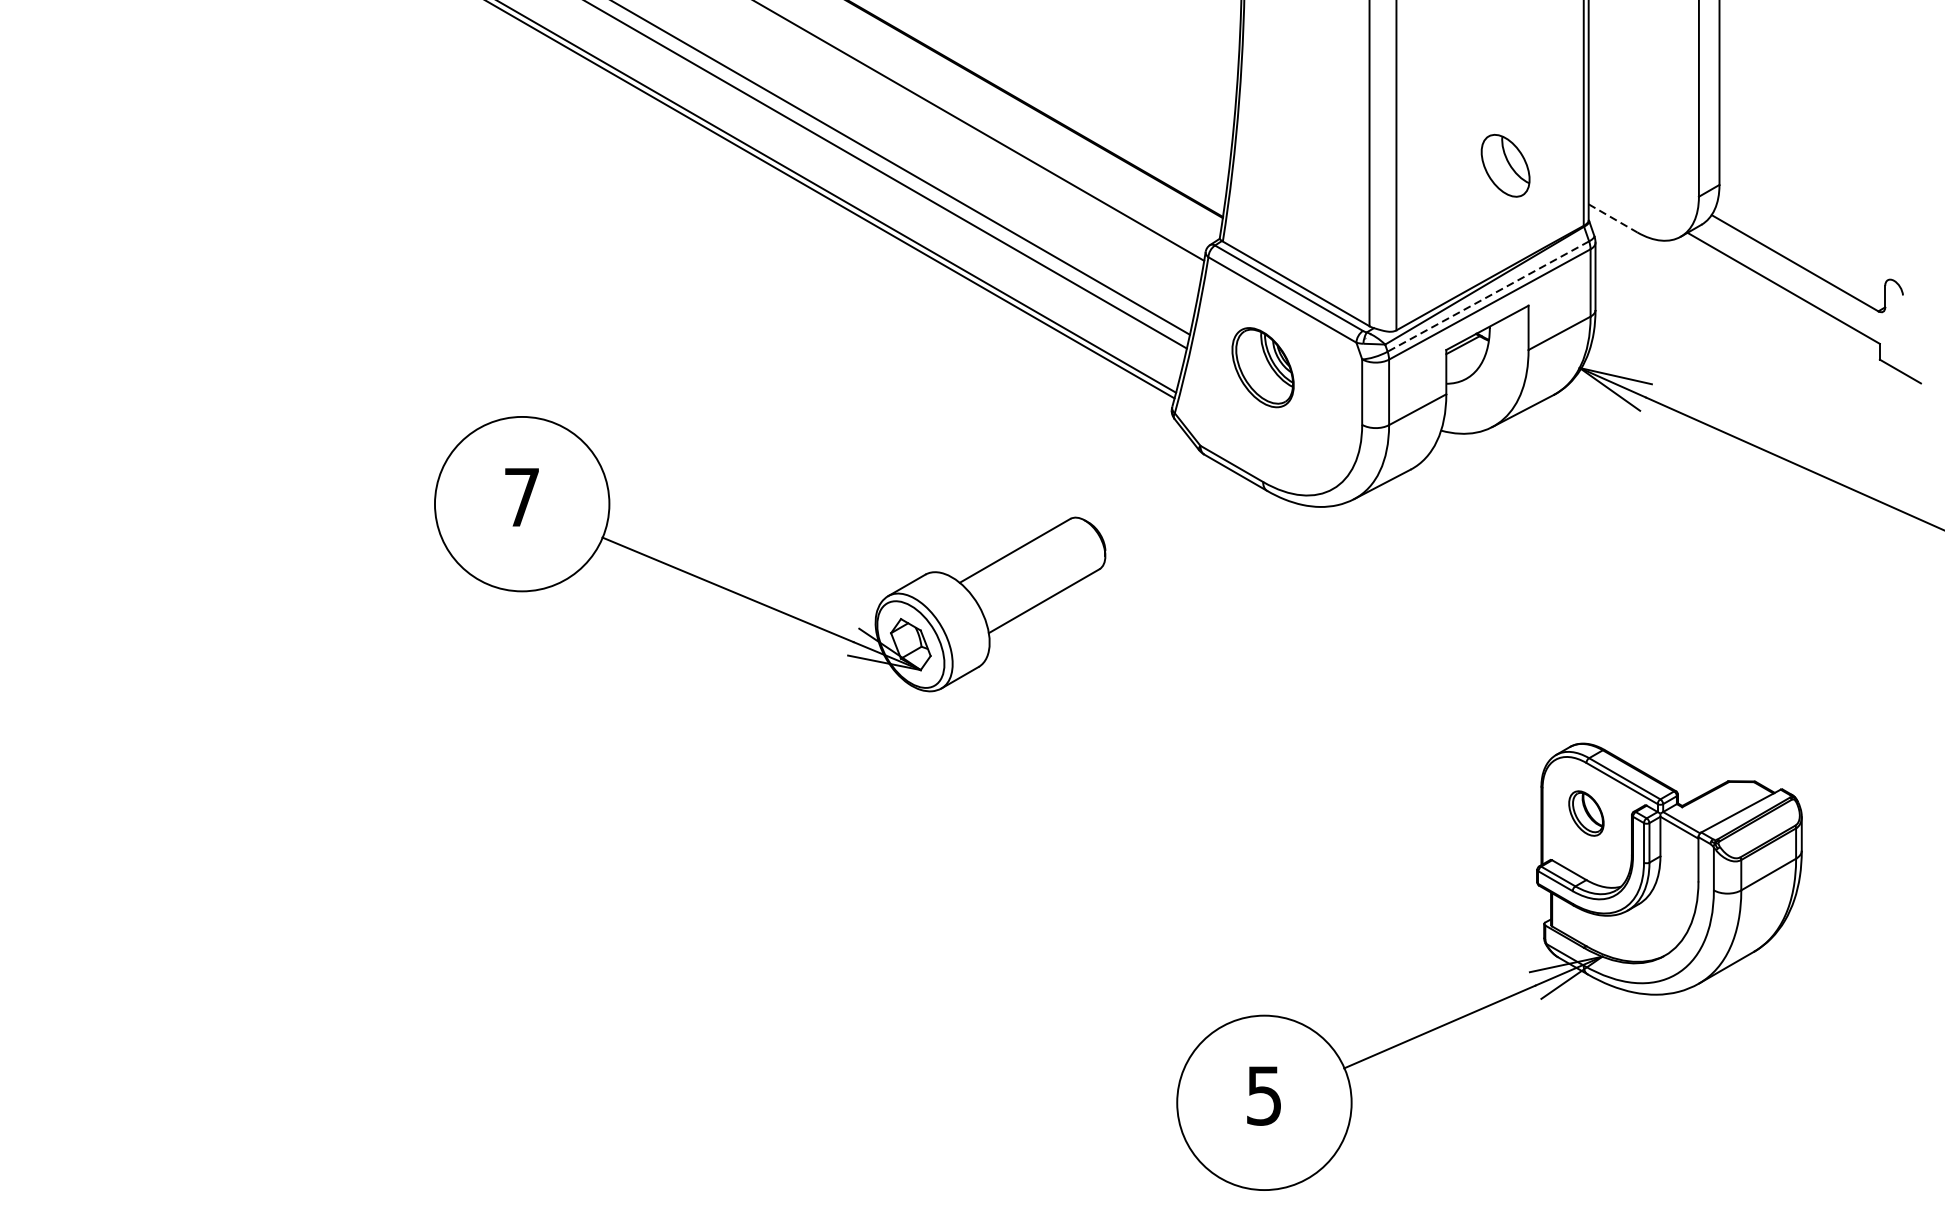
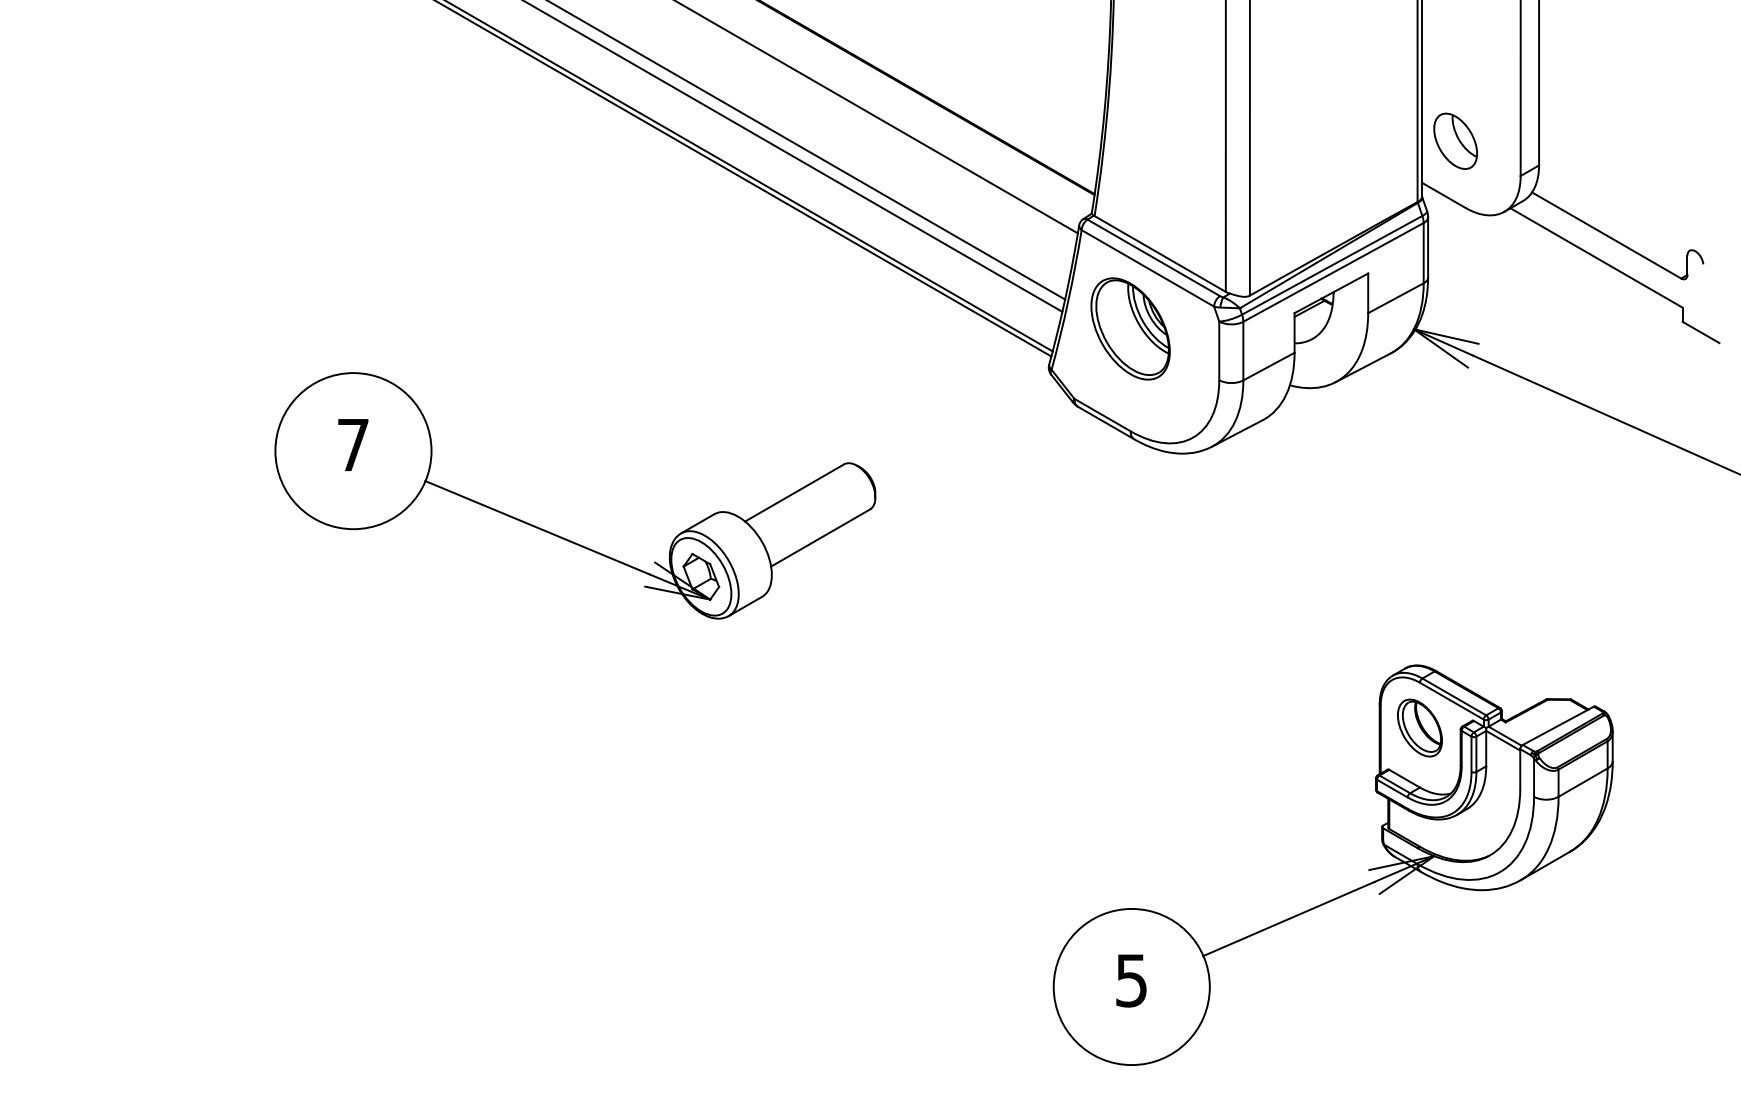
part: (1505, 164) -> (1455, 140), moved
line: (1613, 218) -> (1444, 195), dashed -> solid
line: (1488, 296) -> (1332, 265), dashed -> solid
part: (1262, 367) -> (1130, 328), size x1.43
part: (752, 598) -> (559, 535), moved
part: (1585, 812) -> (1419, 727), size x1.43

